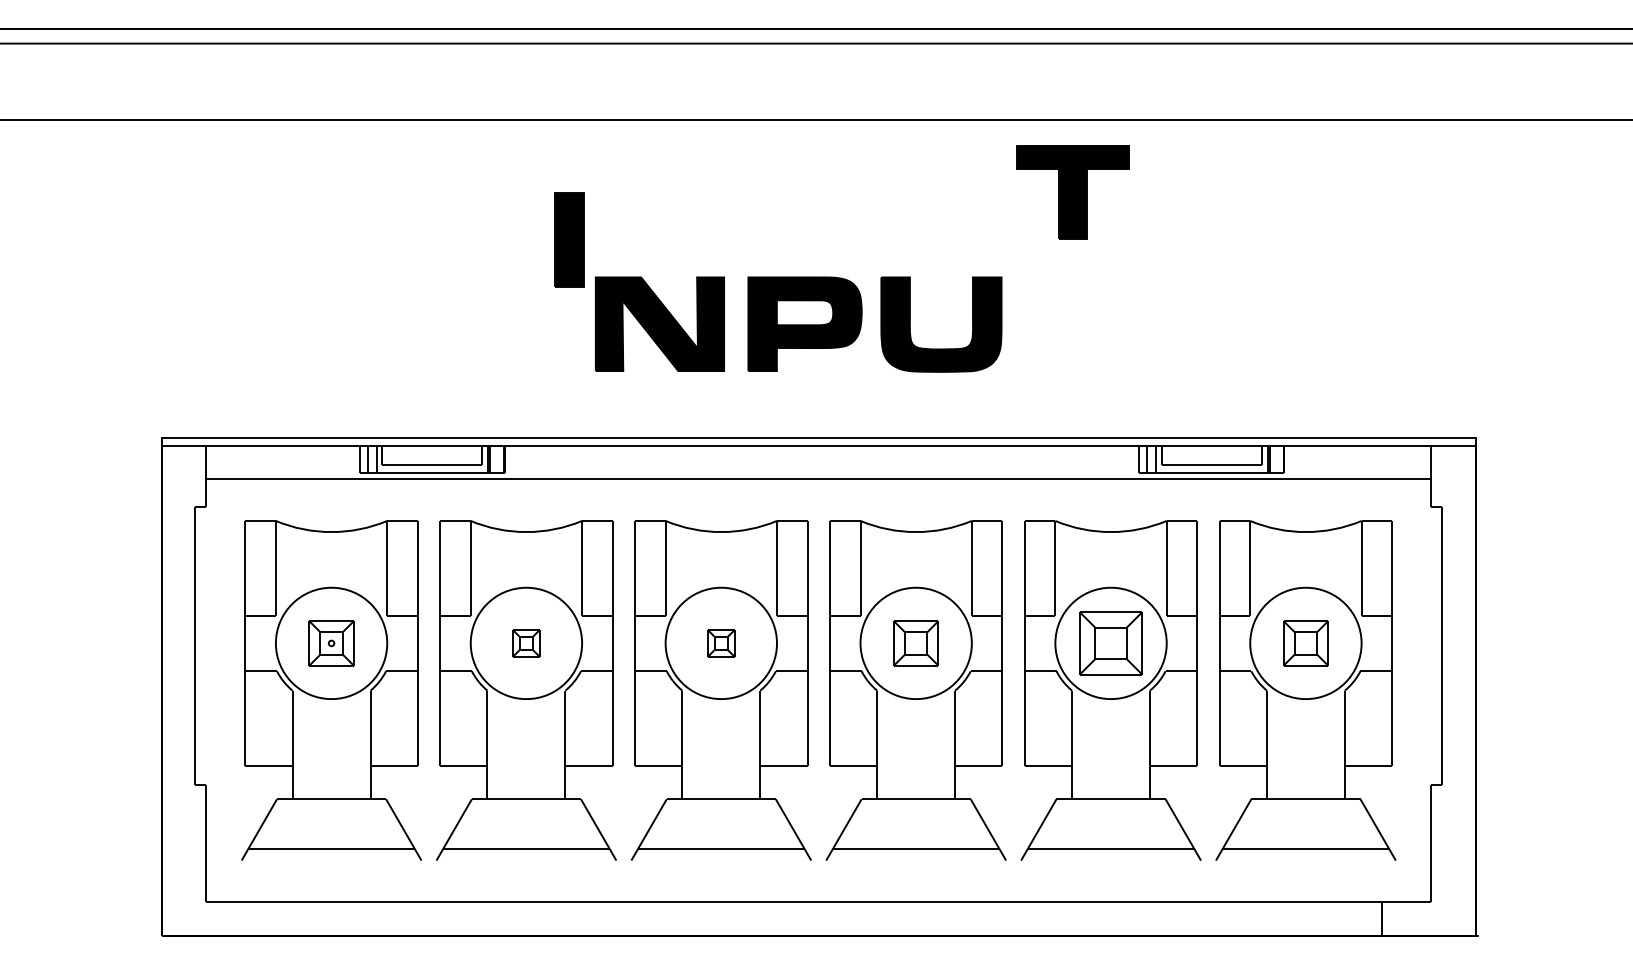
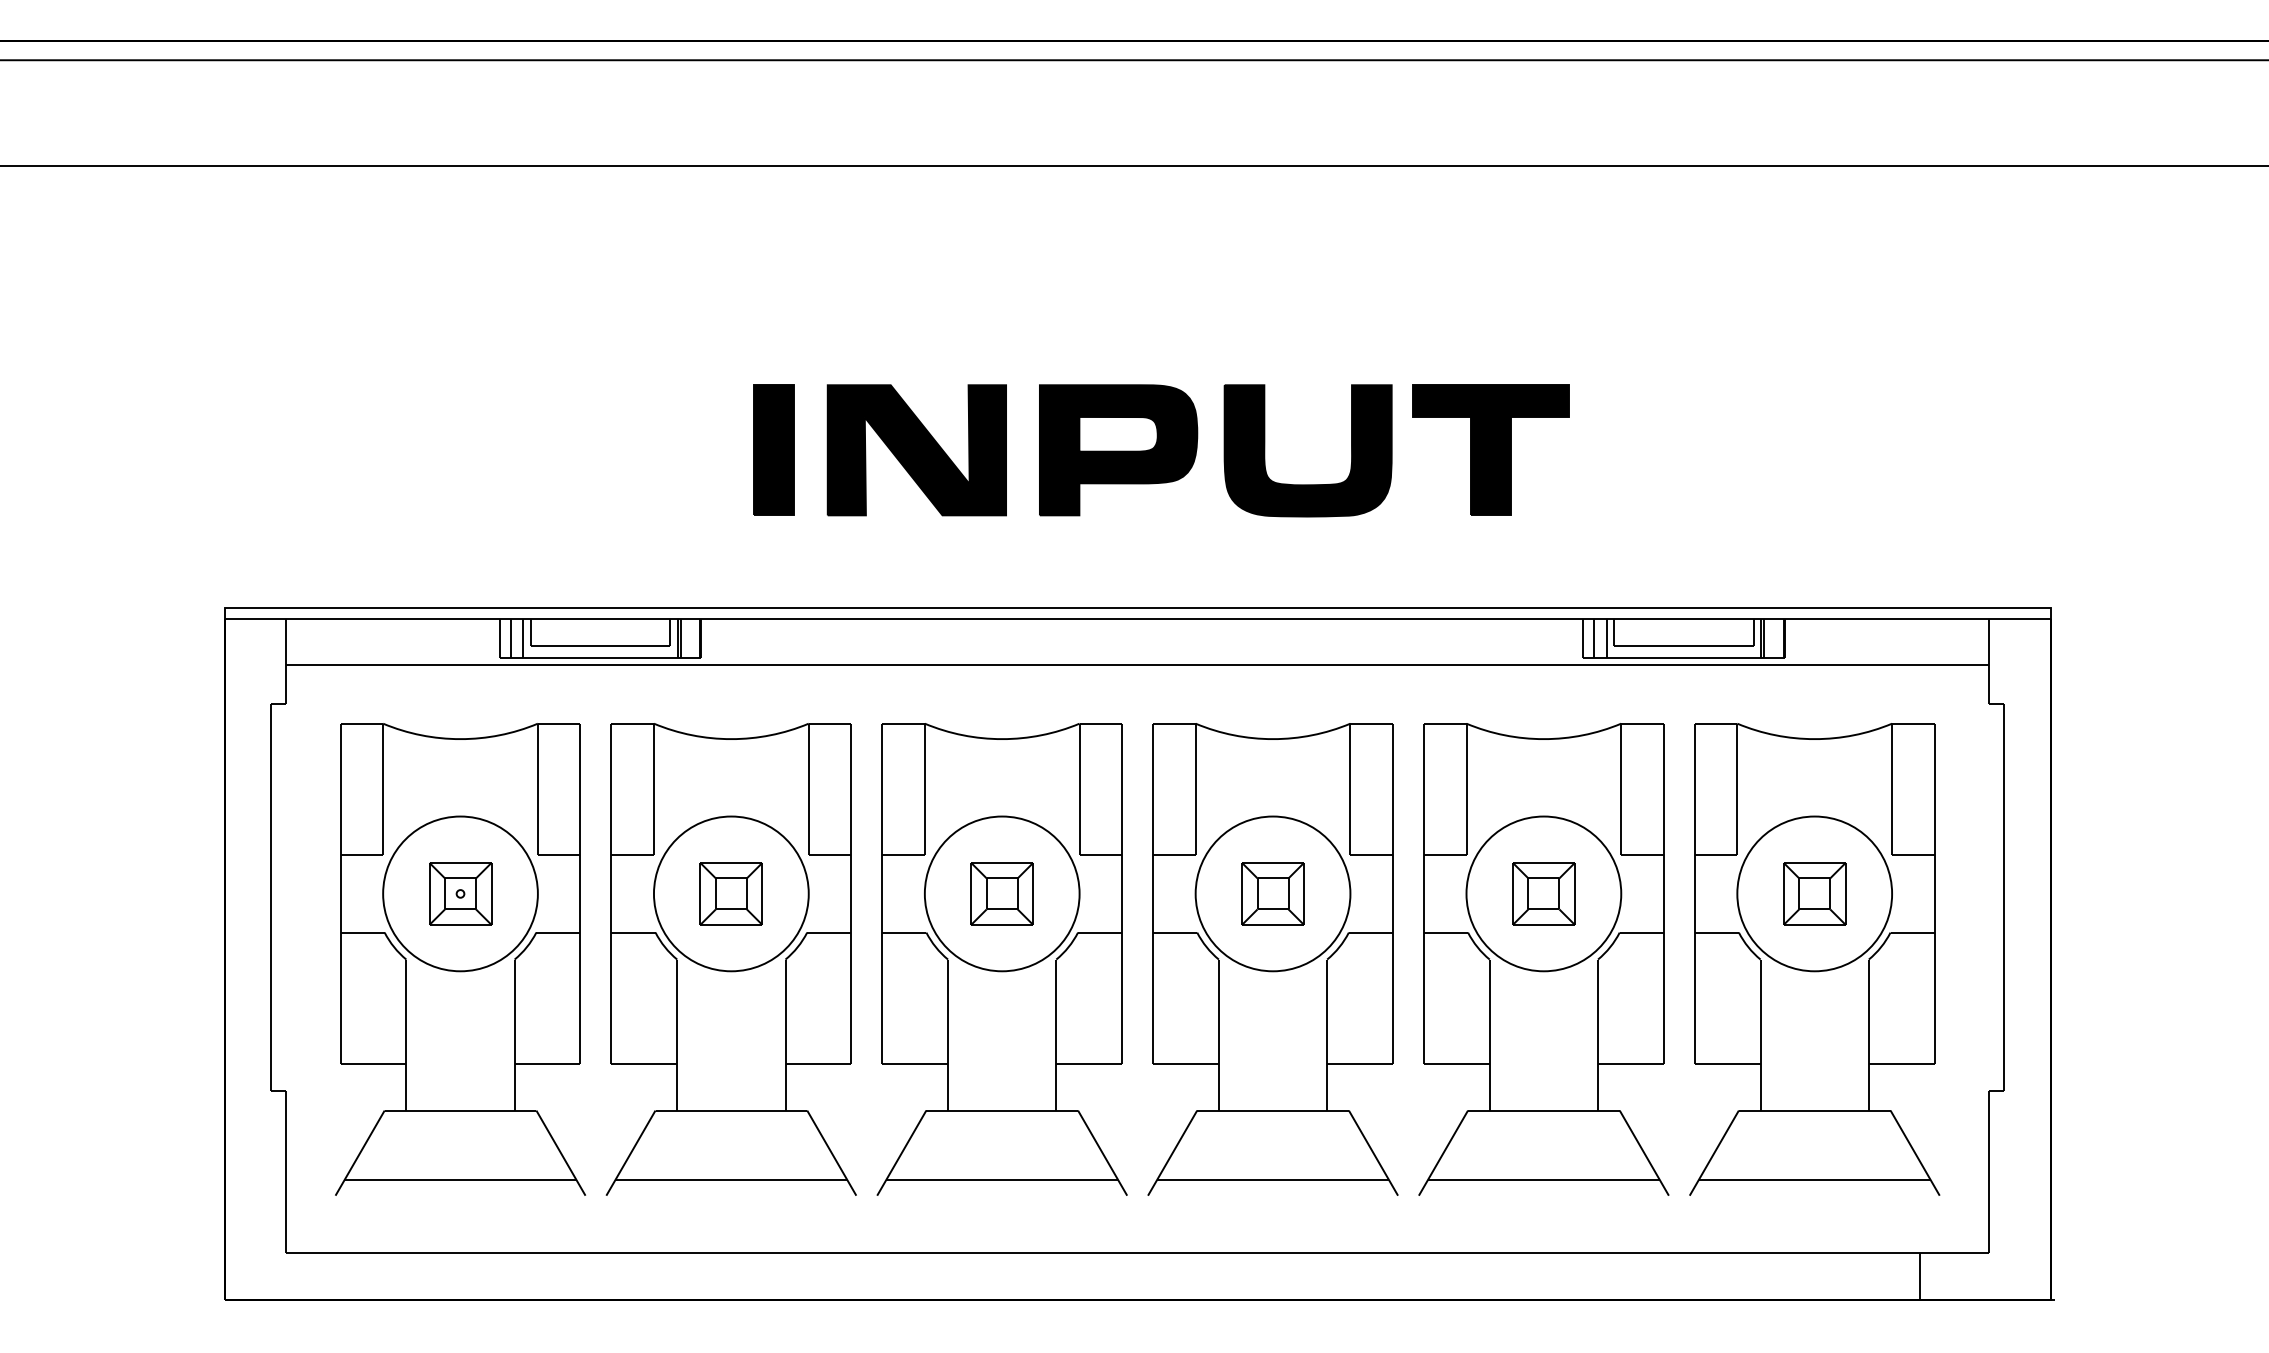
part: (1072, 192) -> (1490, 449), moved
part: (568, 239) -> (773, 449), moved
part: (525, 643) -> (730, 893), size x1.67
part: (720, 643) -> (1001, 893), size x1.67
part: (1110, 643) -> (1543, 893), size x0.71

